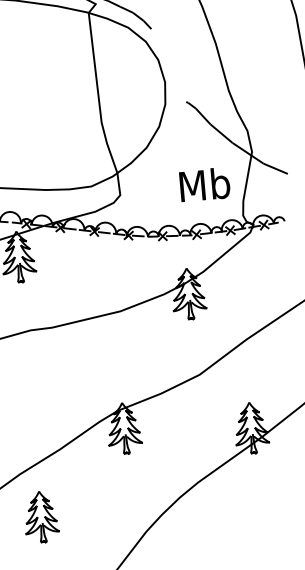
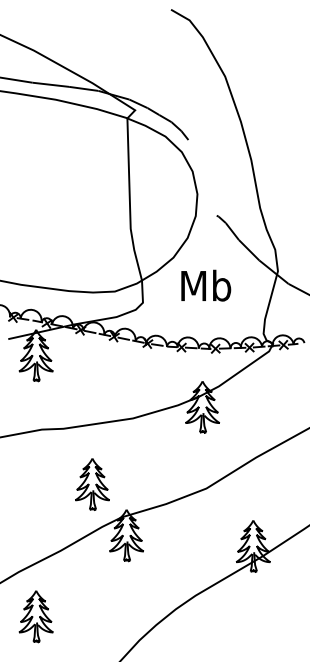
text: (205, 184) -> (206, 285), moved
part: (85, 380) -> (92, 484), added

